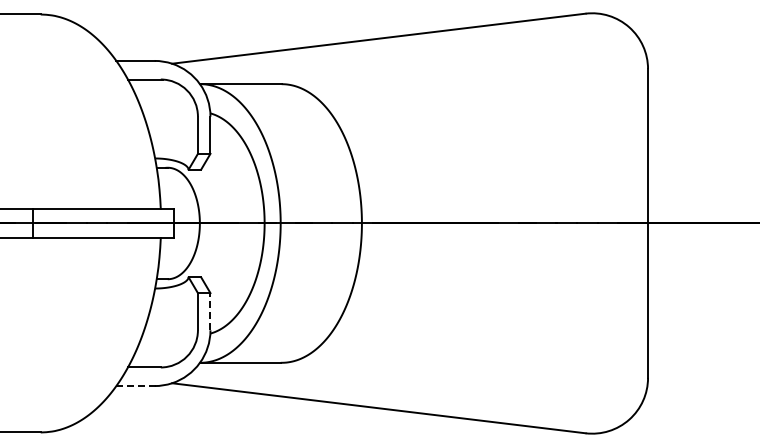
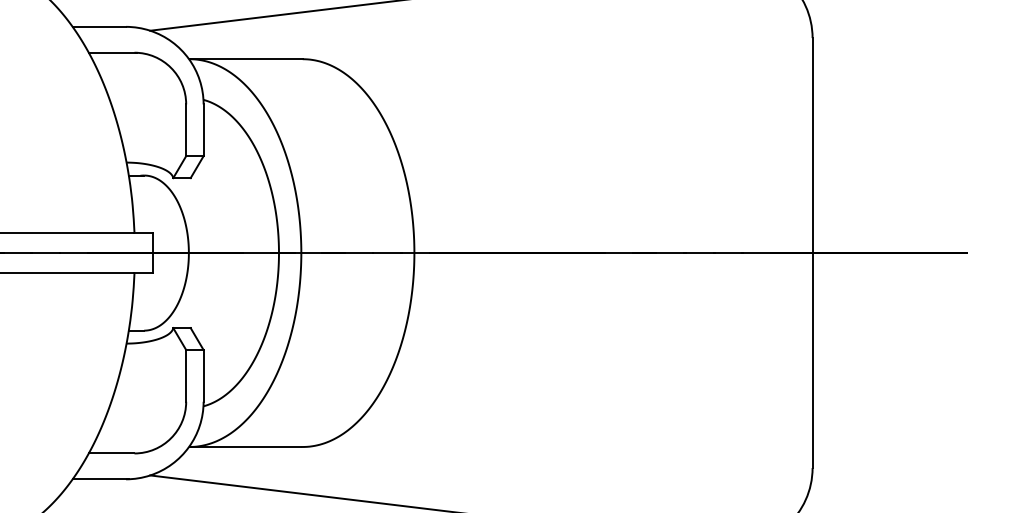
line: (210, 311) -> (203, 375), dashed -> solid
line: (137, 386) -> (102, 479), dashed -> solid

